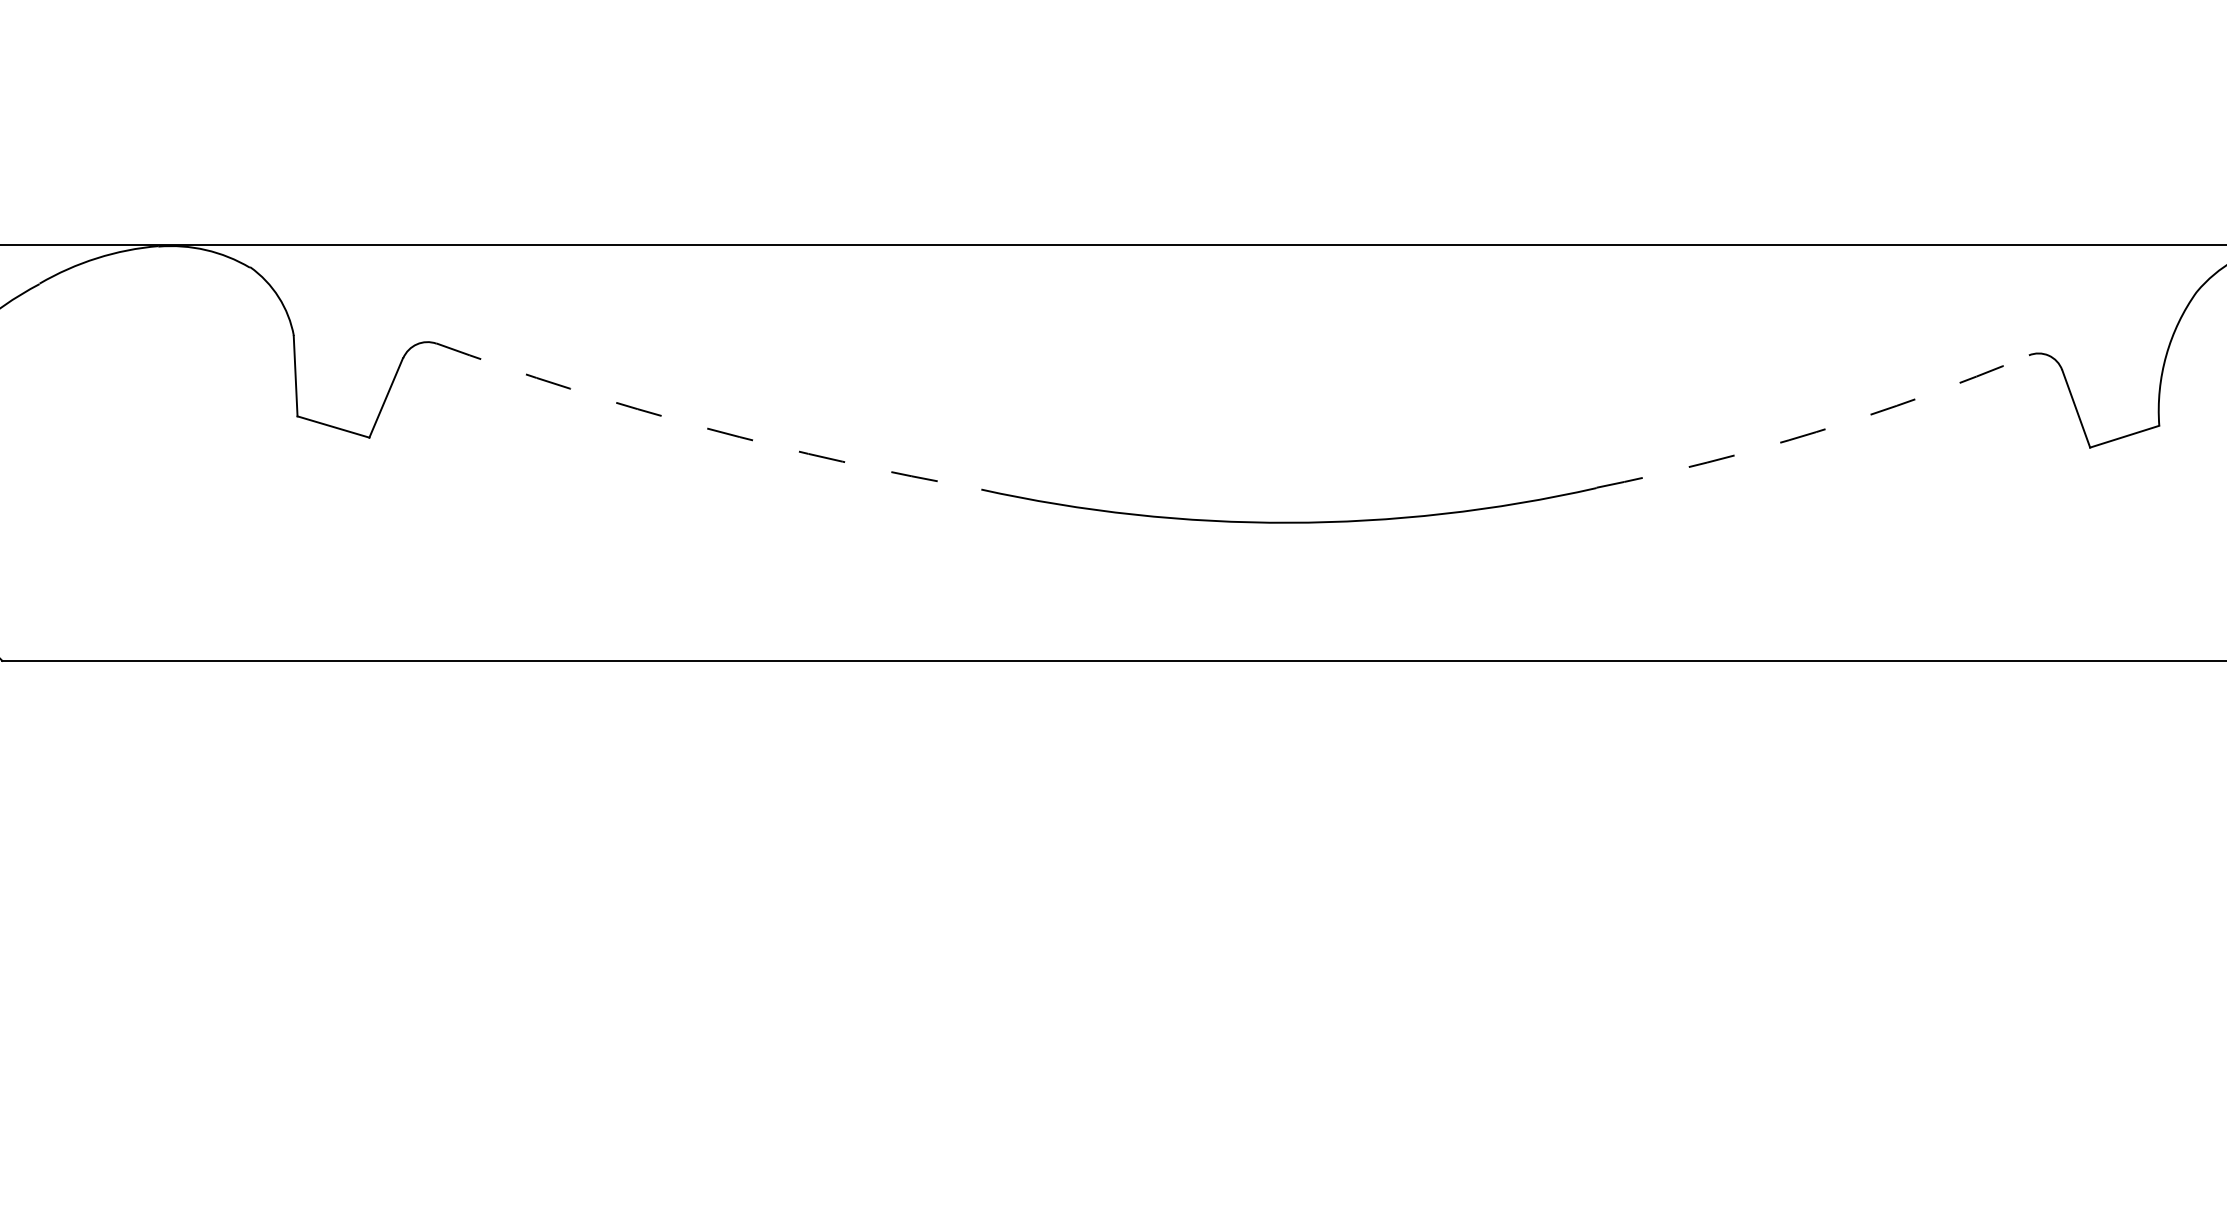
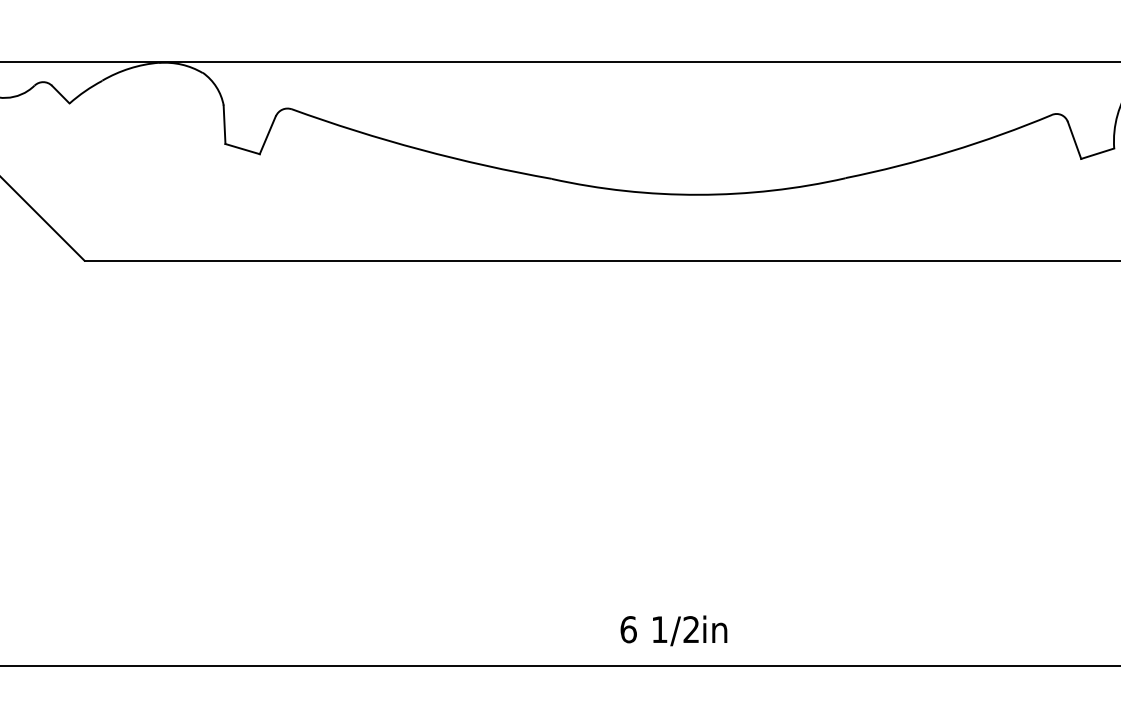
arc: (706, 427) -> (420, 149), dashed -> solid
arc: (1816, 432) -> (950, 151), dashed -> solid

